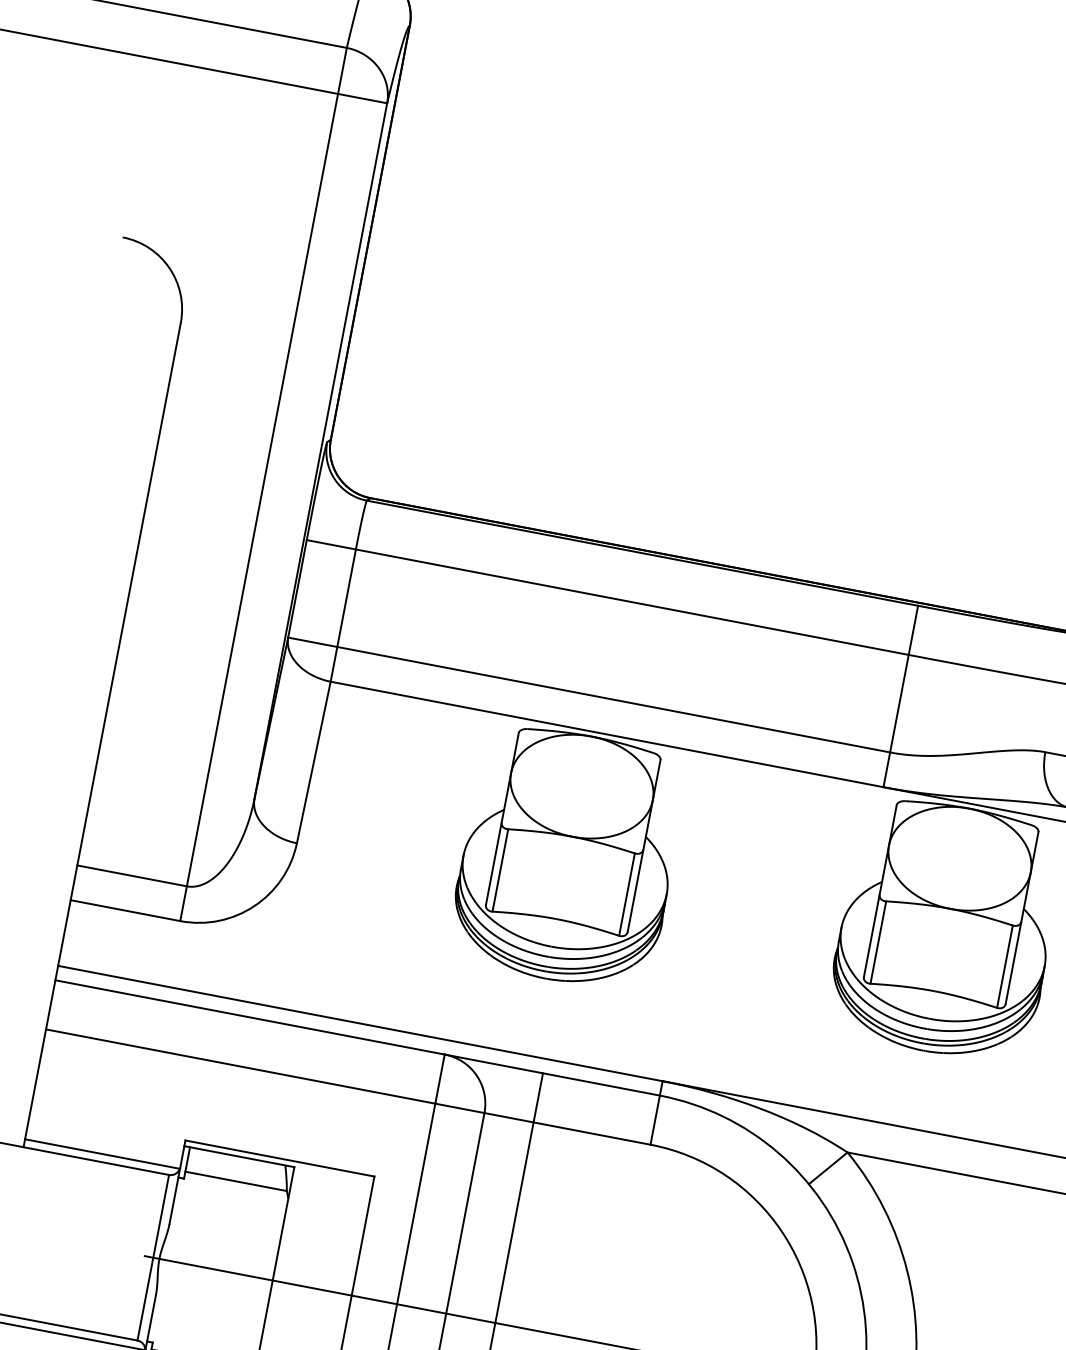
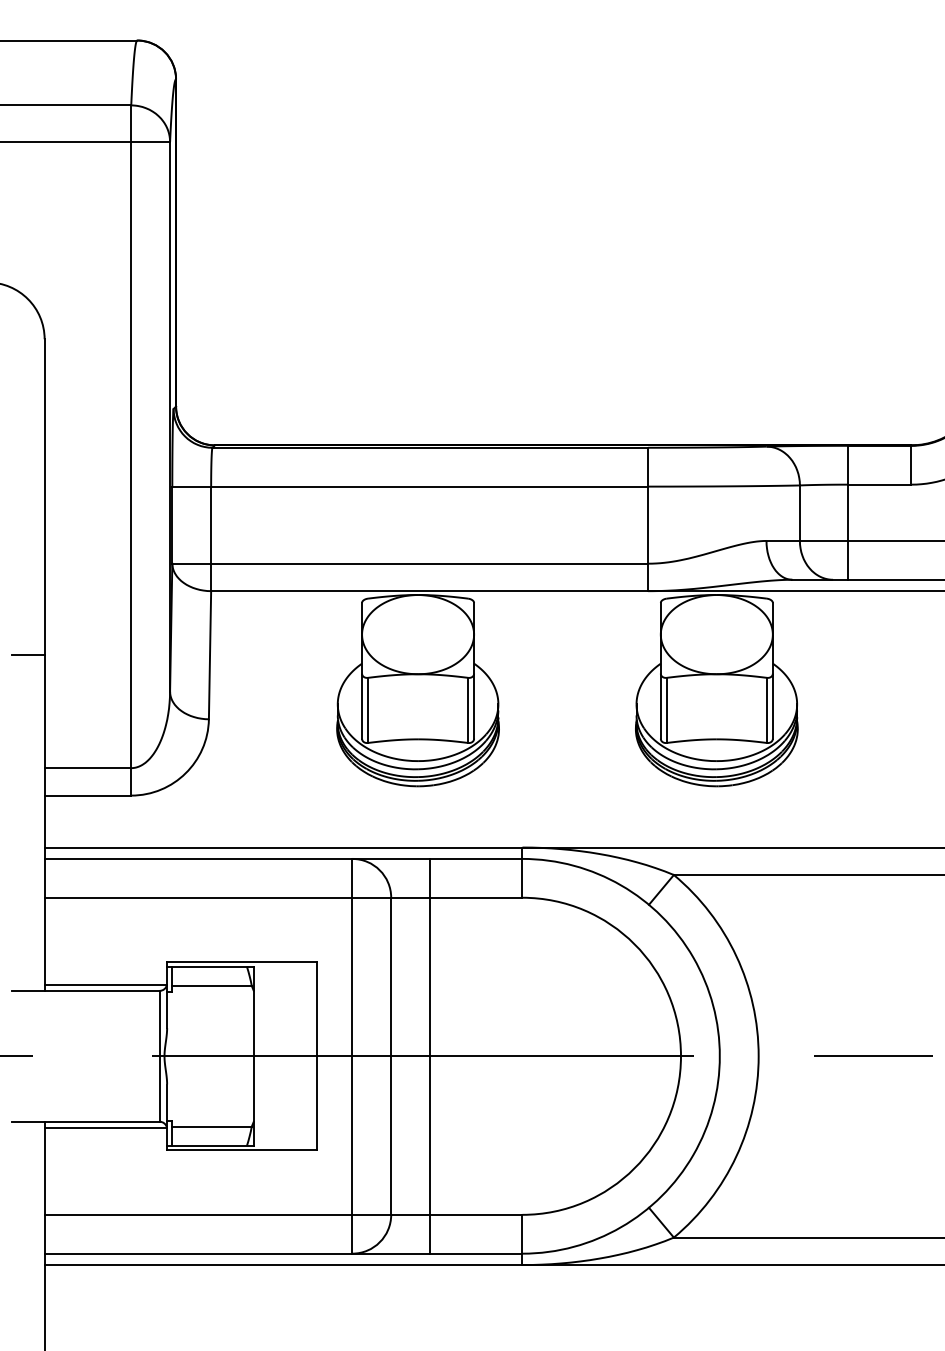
line: (83, 717) -> (27, 654), added

